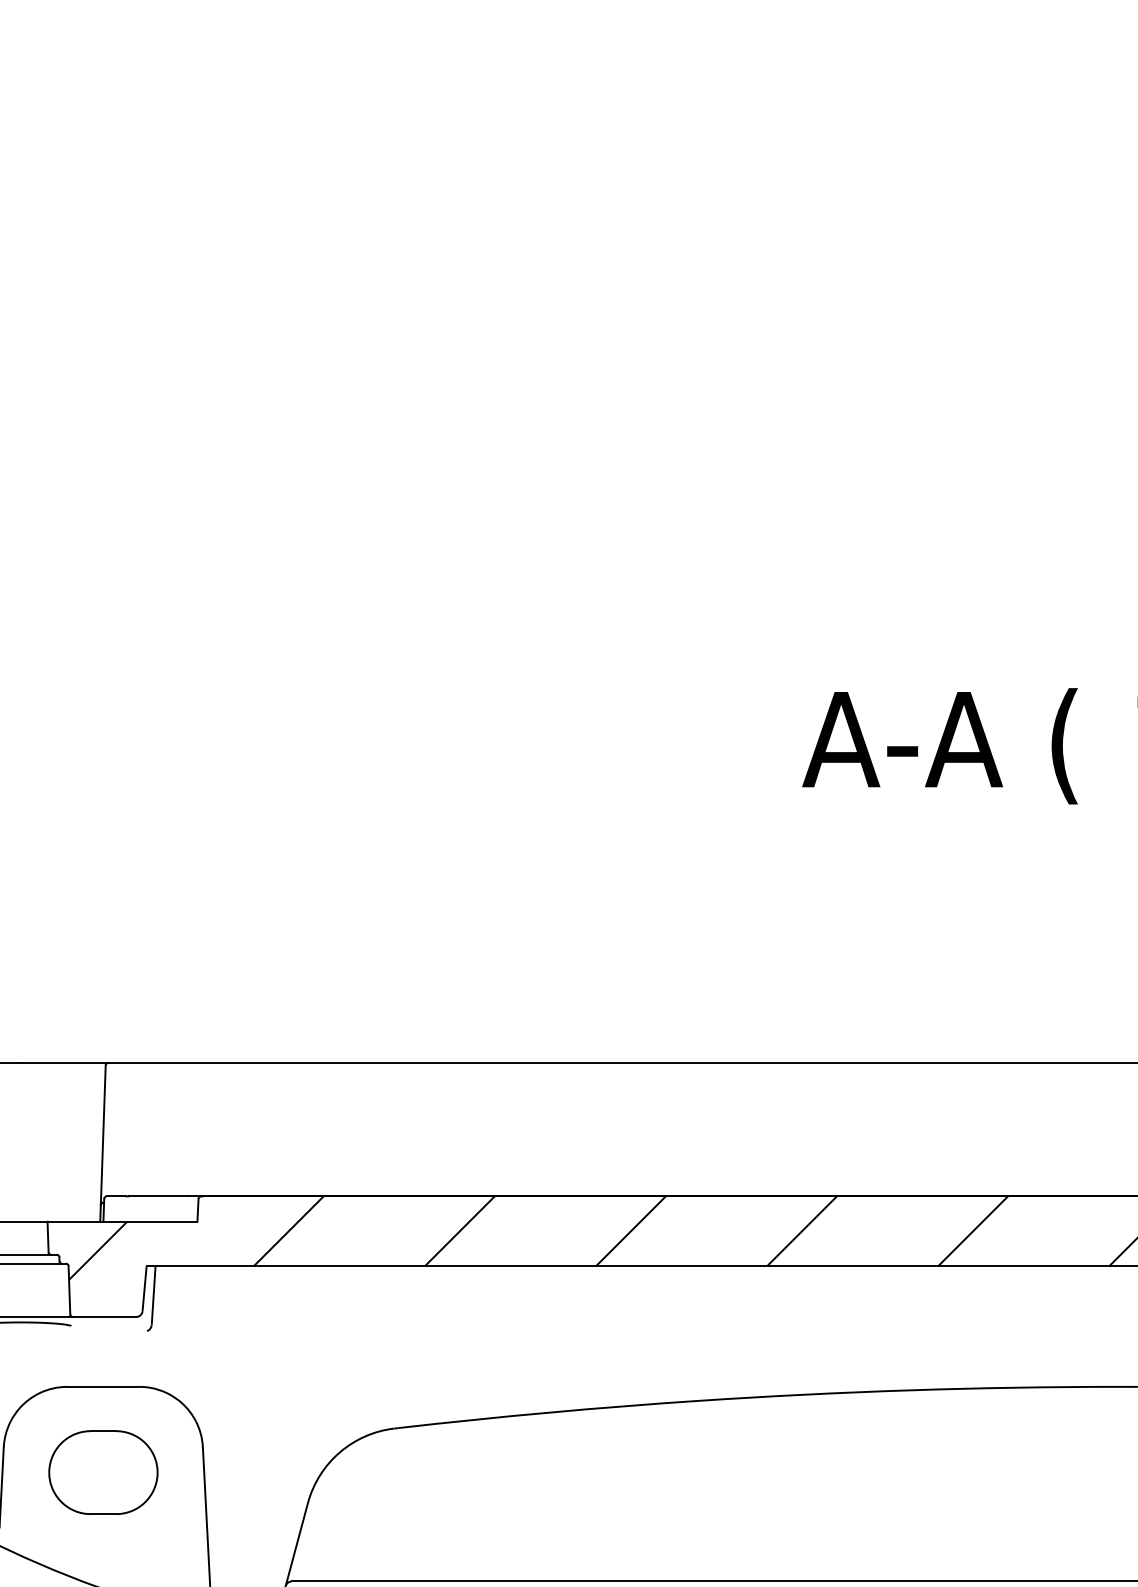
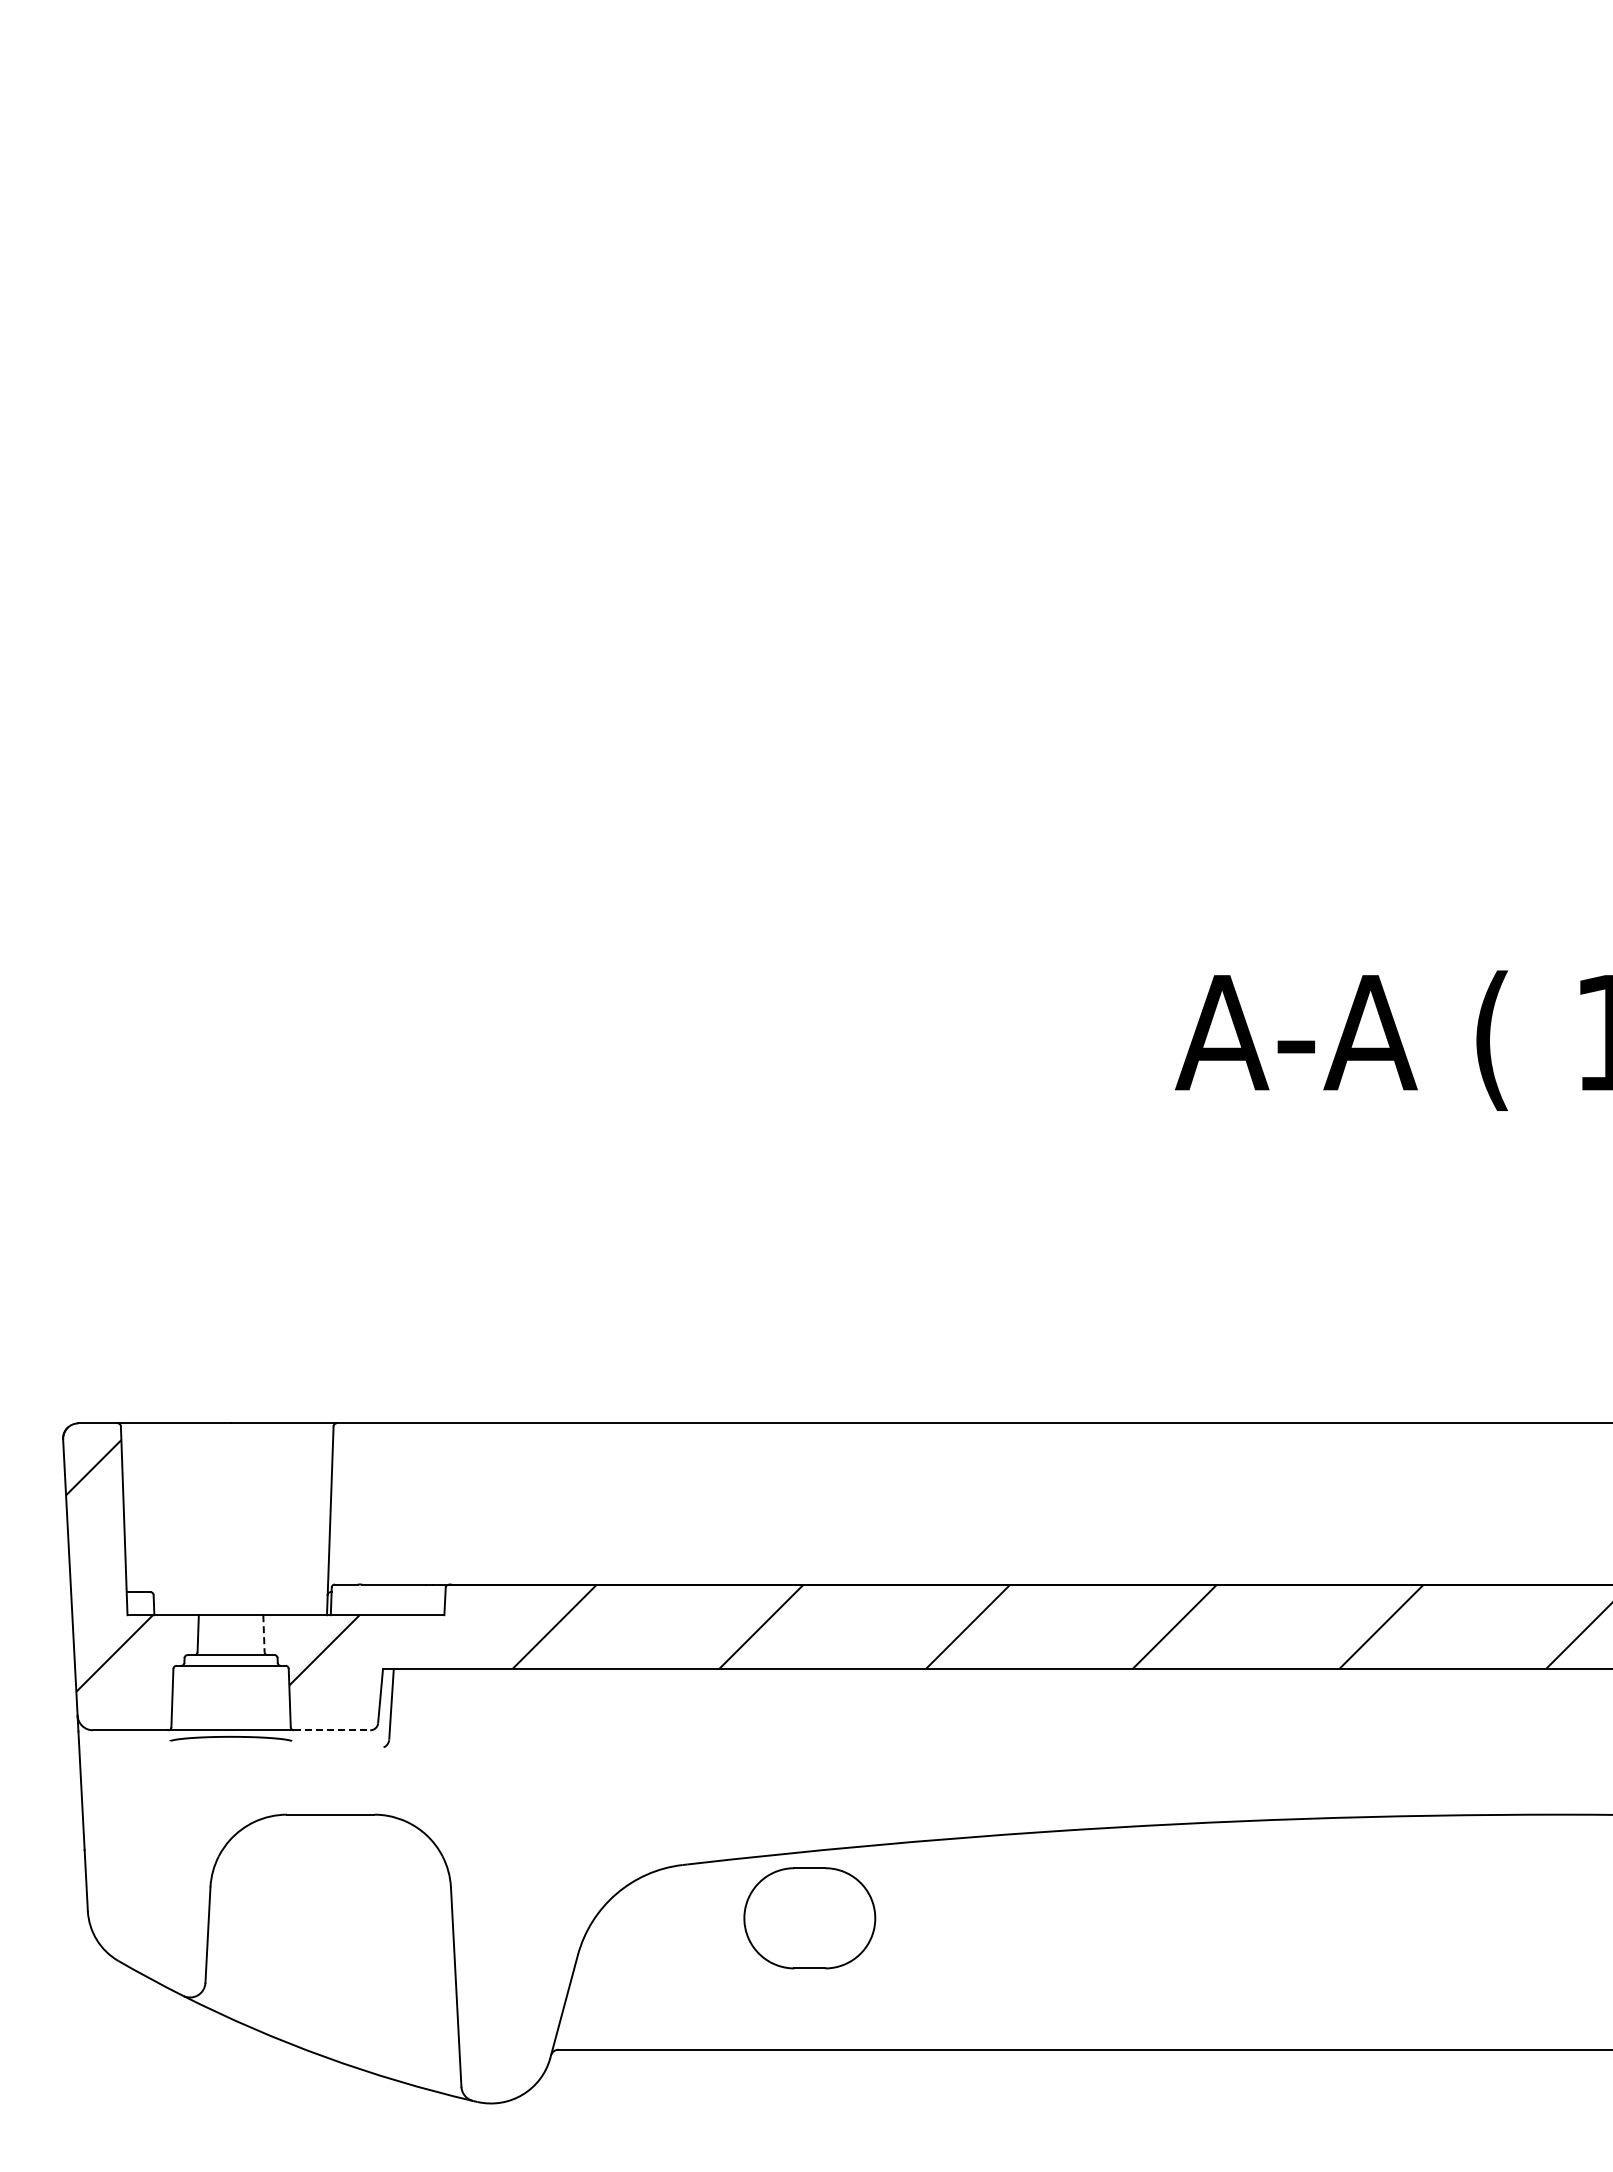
line: (47, 1237) -> (263, 1634), solid -> dashed
line: (104, 1317) -> (332, 1730), solid -> dashed
part: (103, 1472) -> (809, 1918), moved

